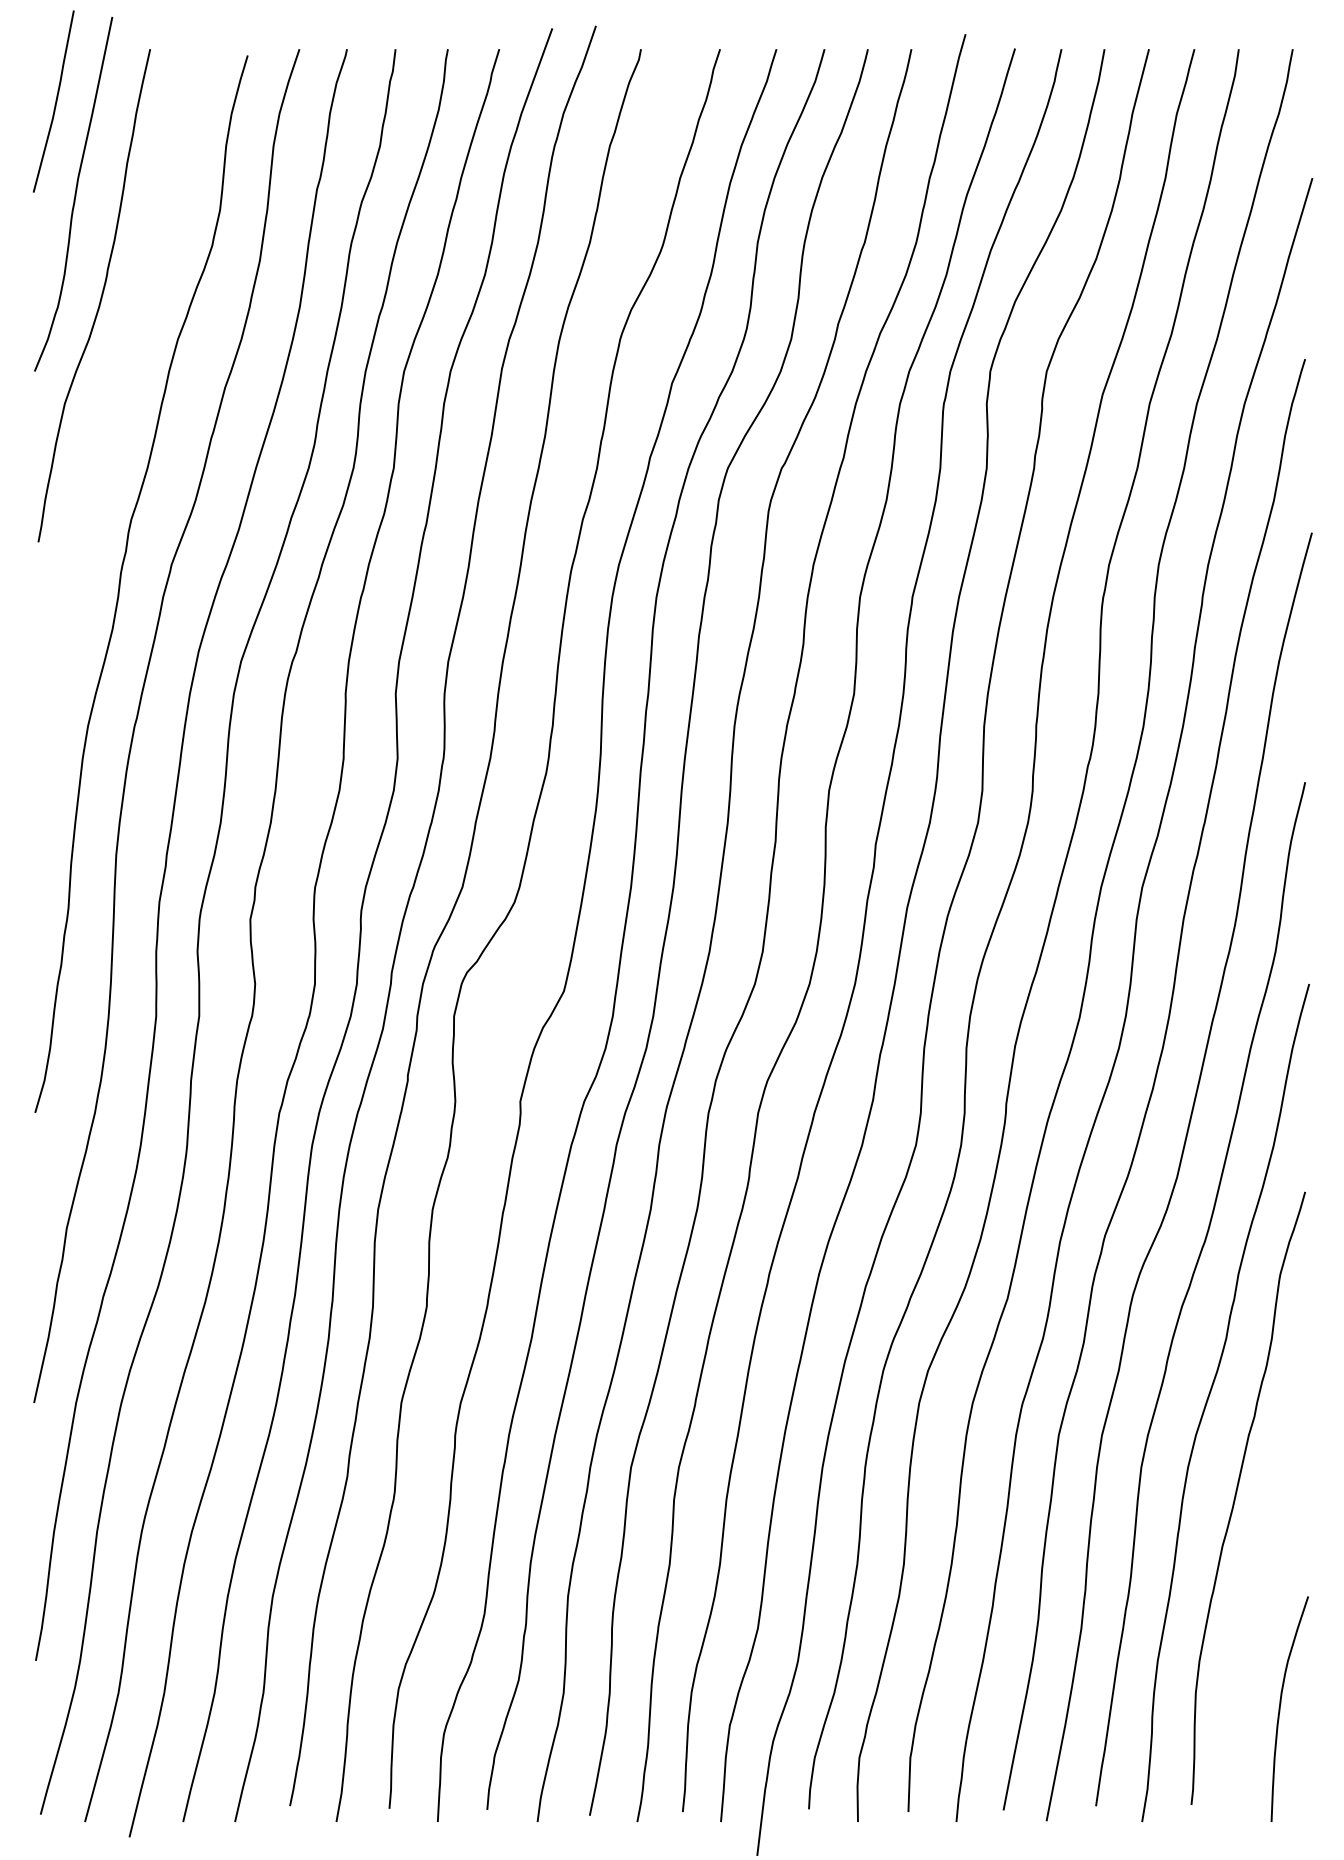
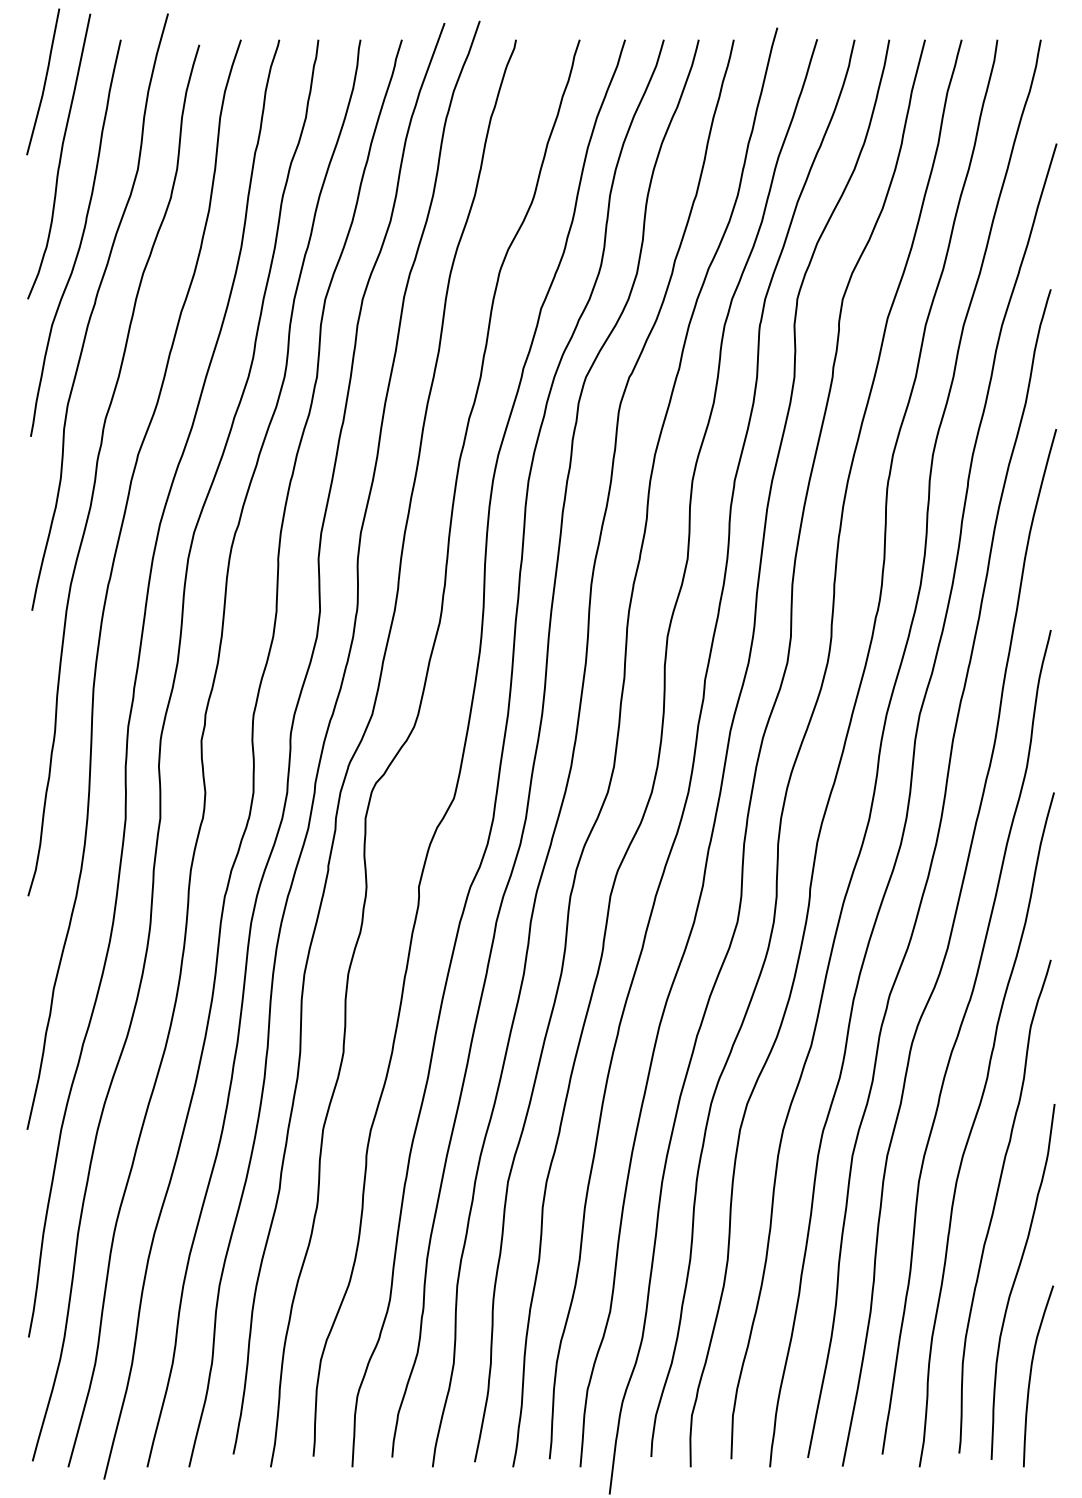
curve: (117, 382) -> (94, 308), added
curve: (1262, 1587) -> (1016, 1278), added

